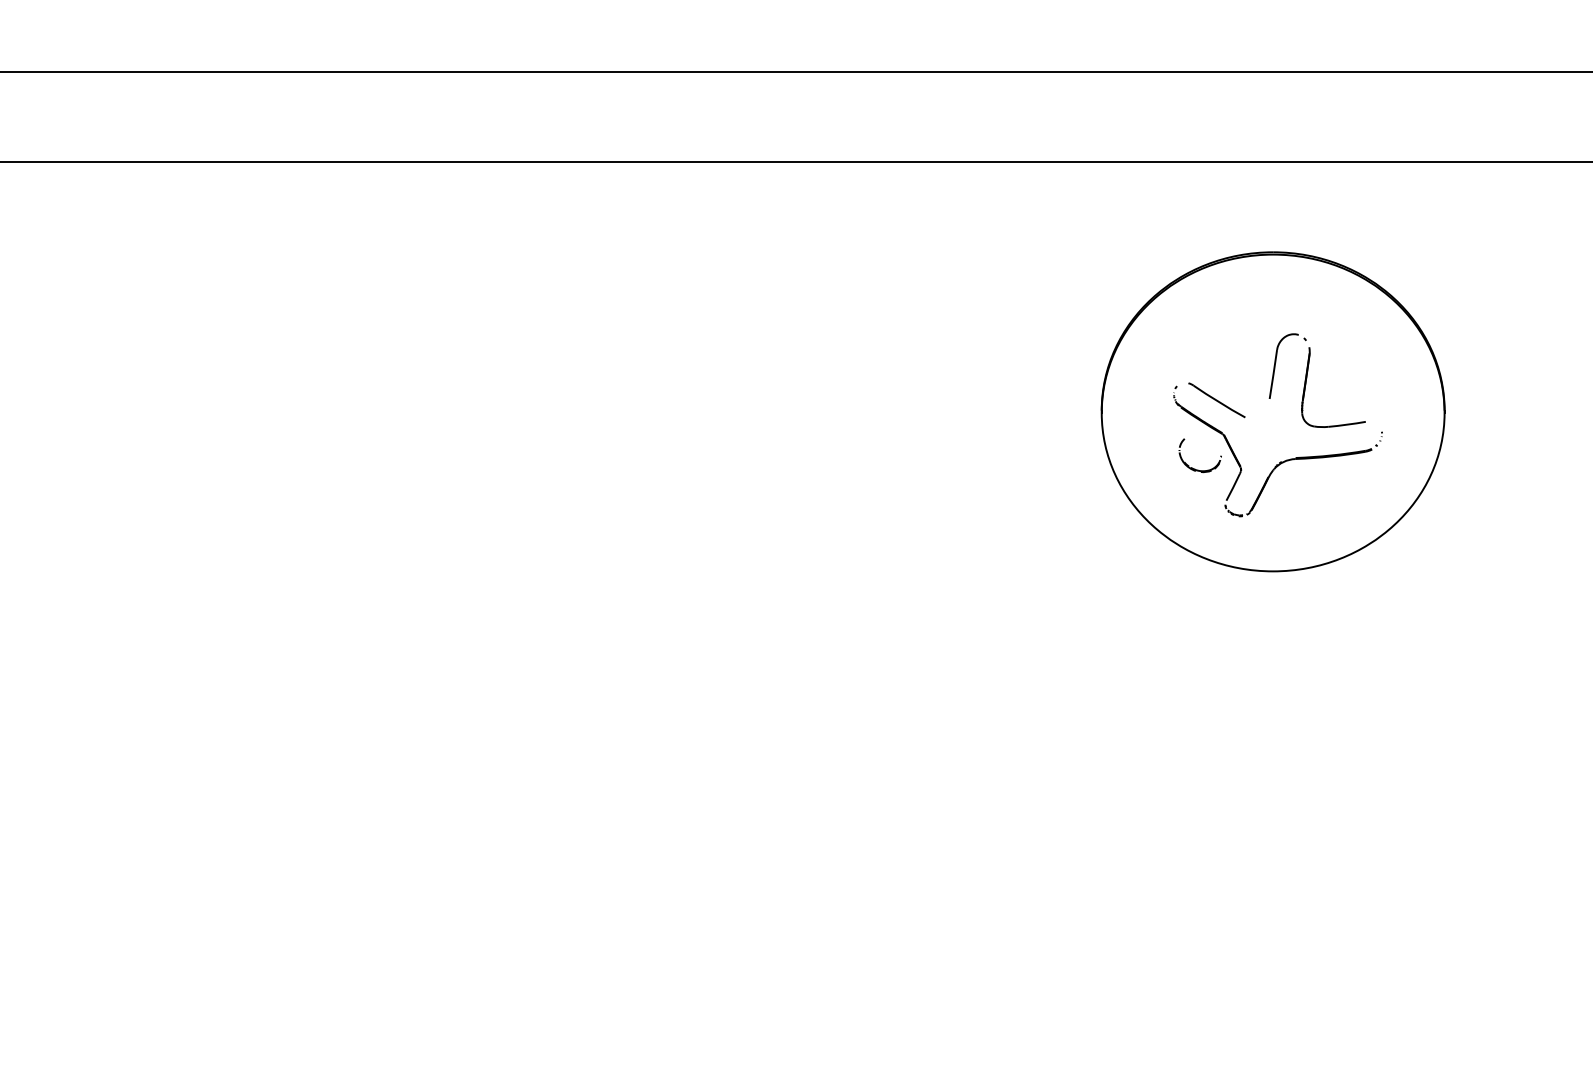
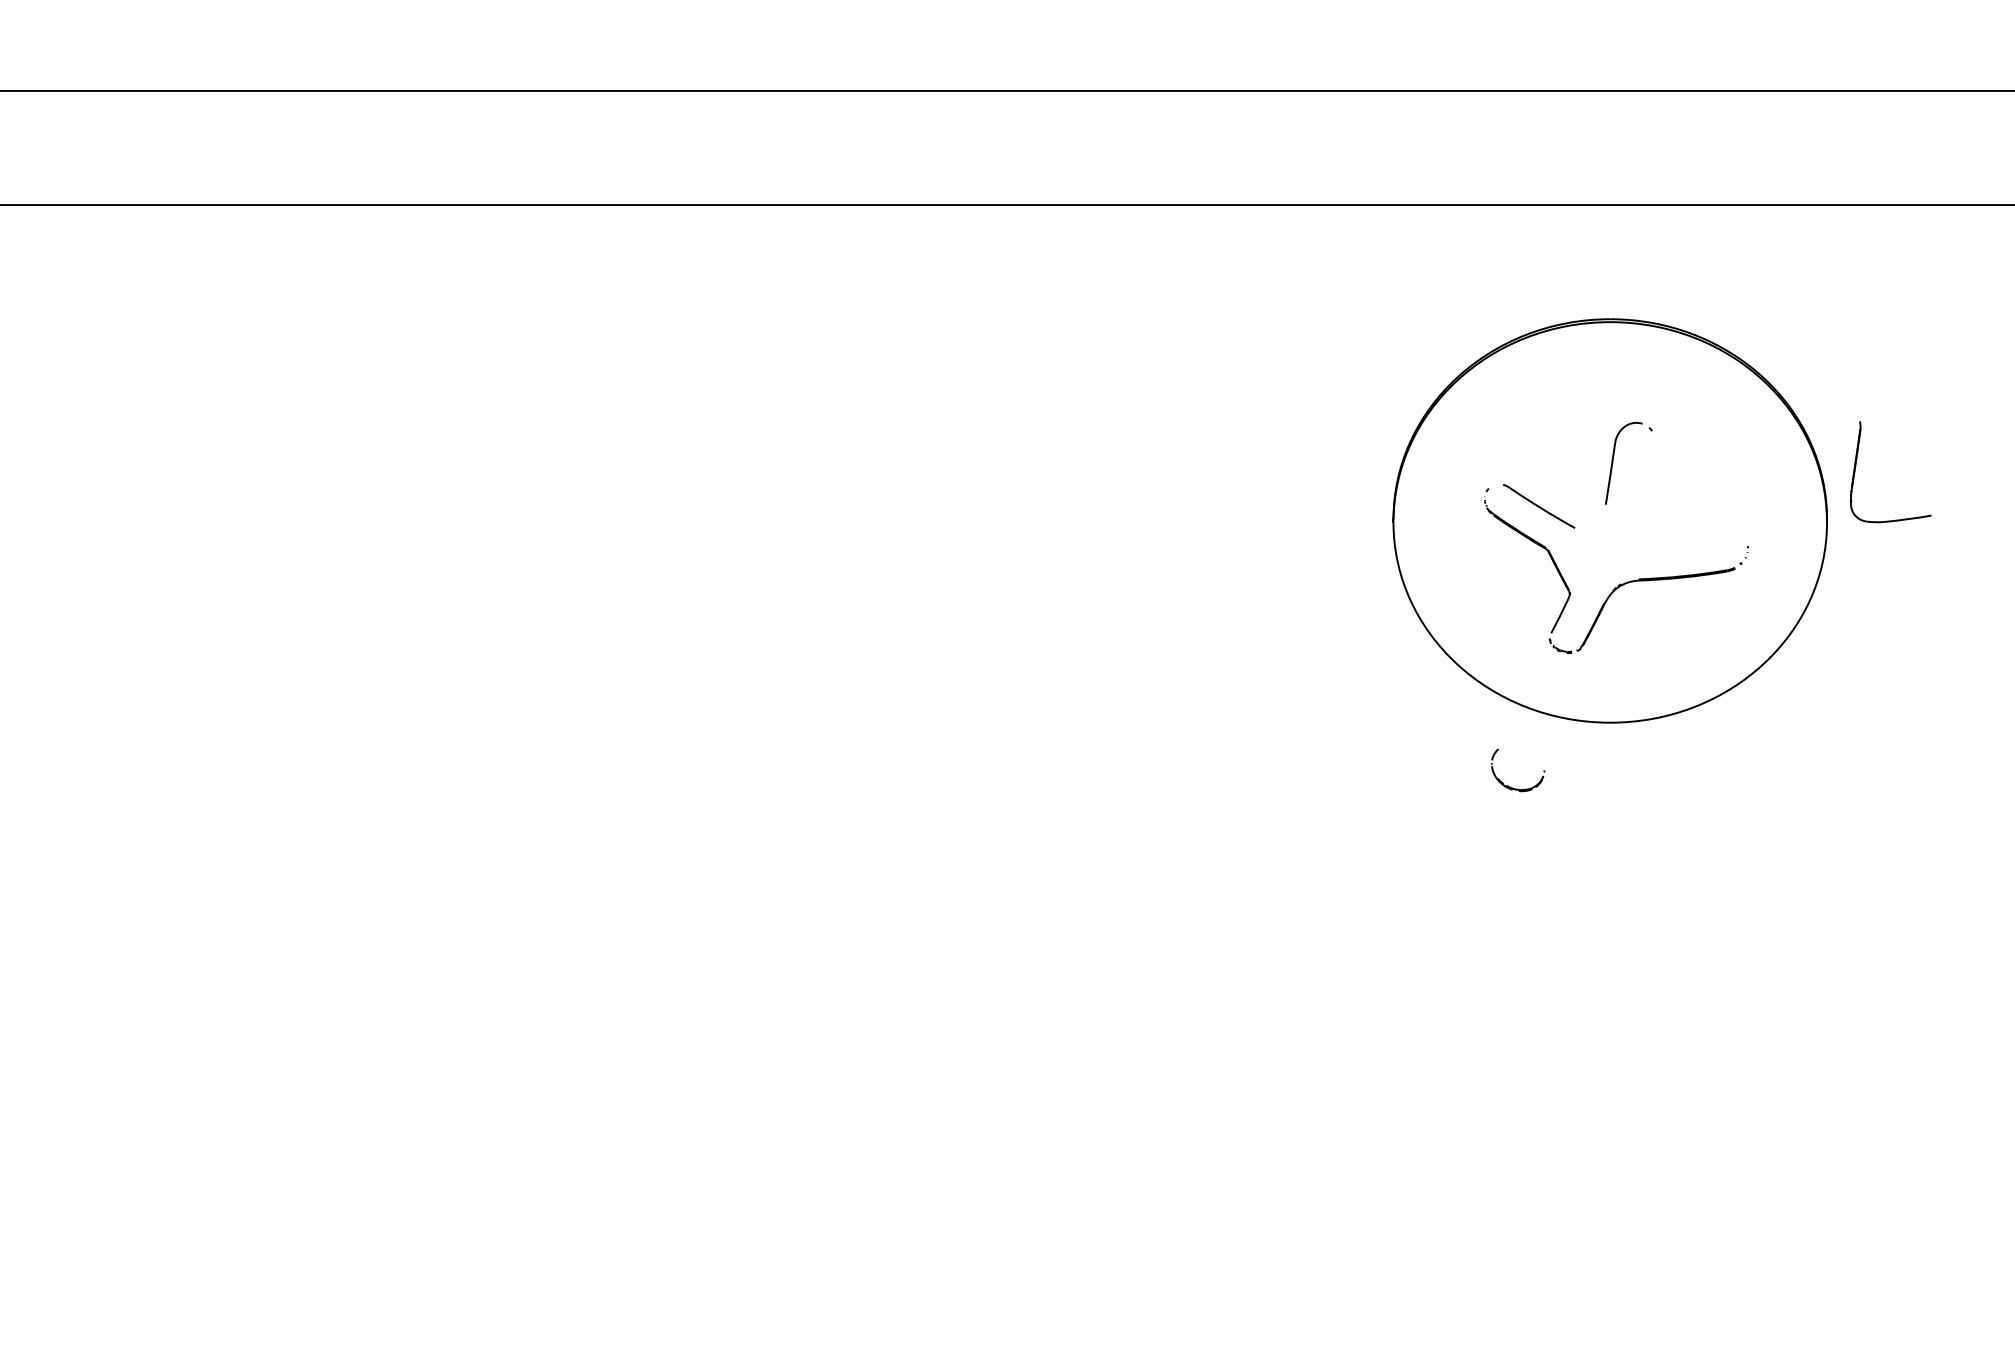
part: (1306, 383) -> (1856, 466), moved
part: (1194, 468) -> (1510, 786), moved

